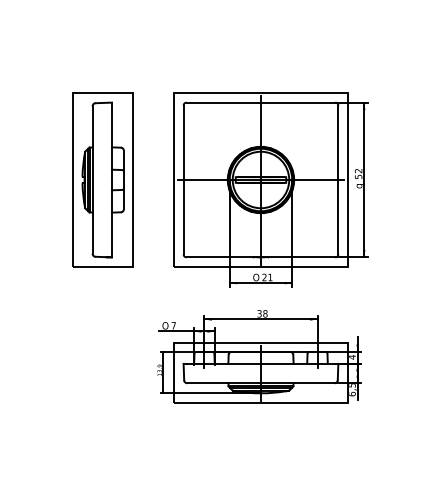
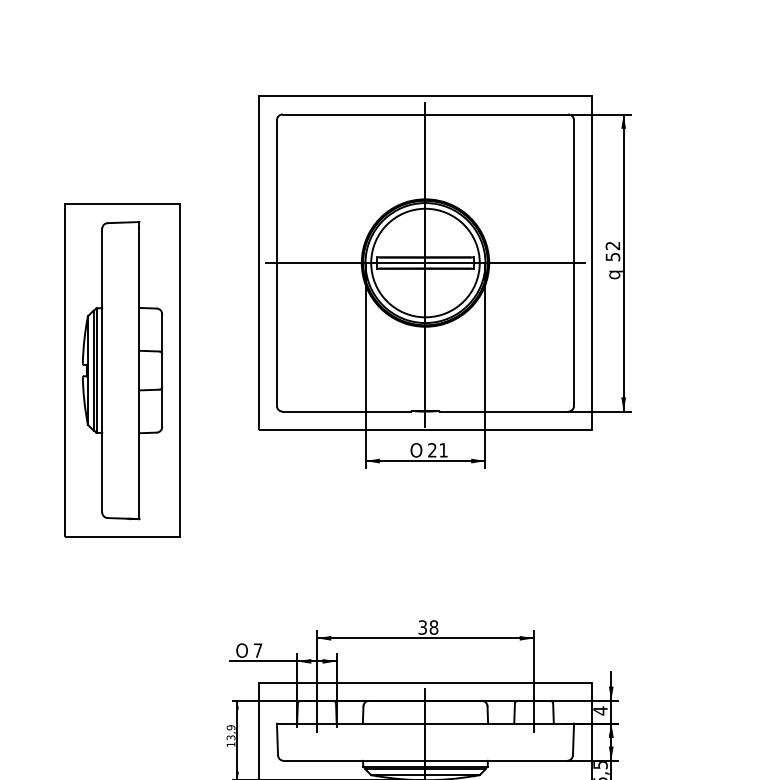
part: (270, 189) -> (443, 281), moved

